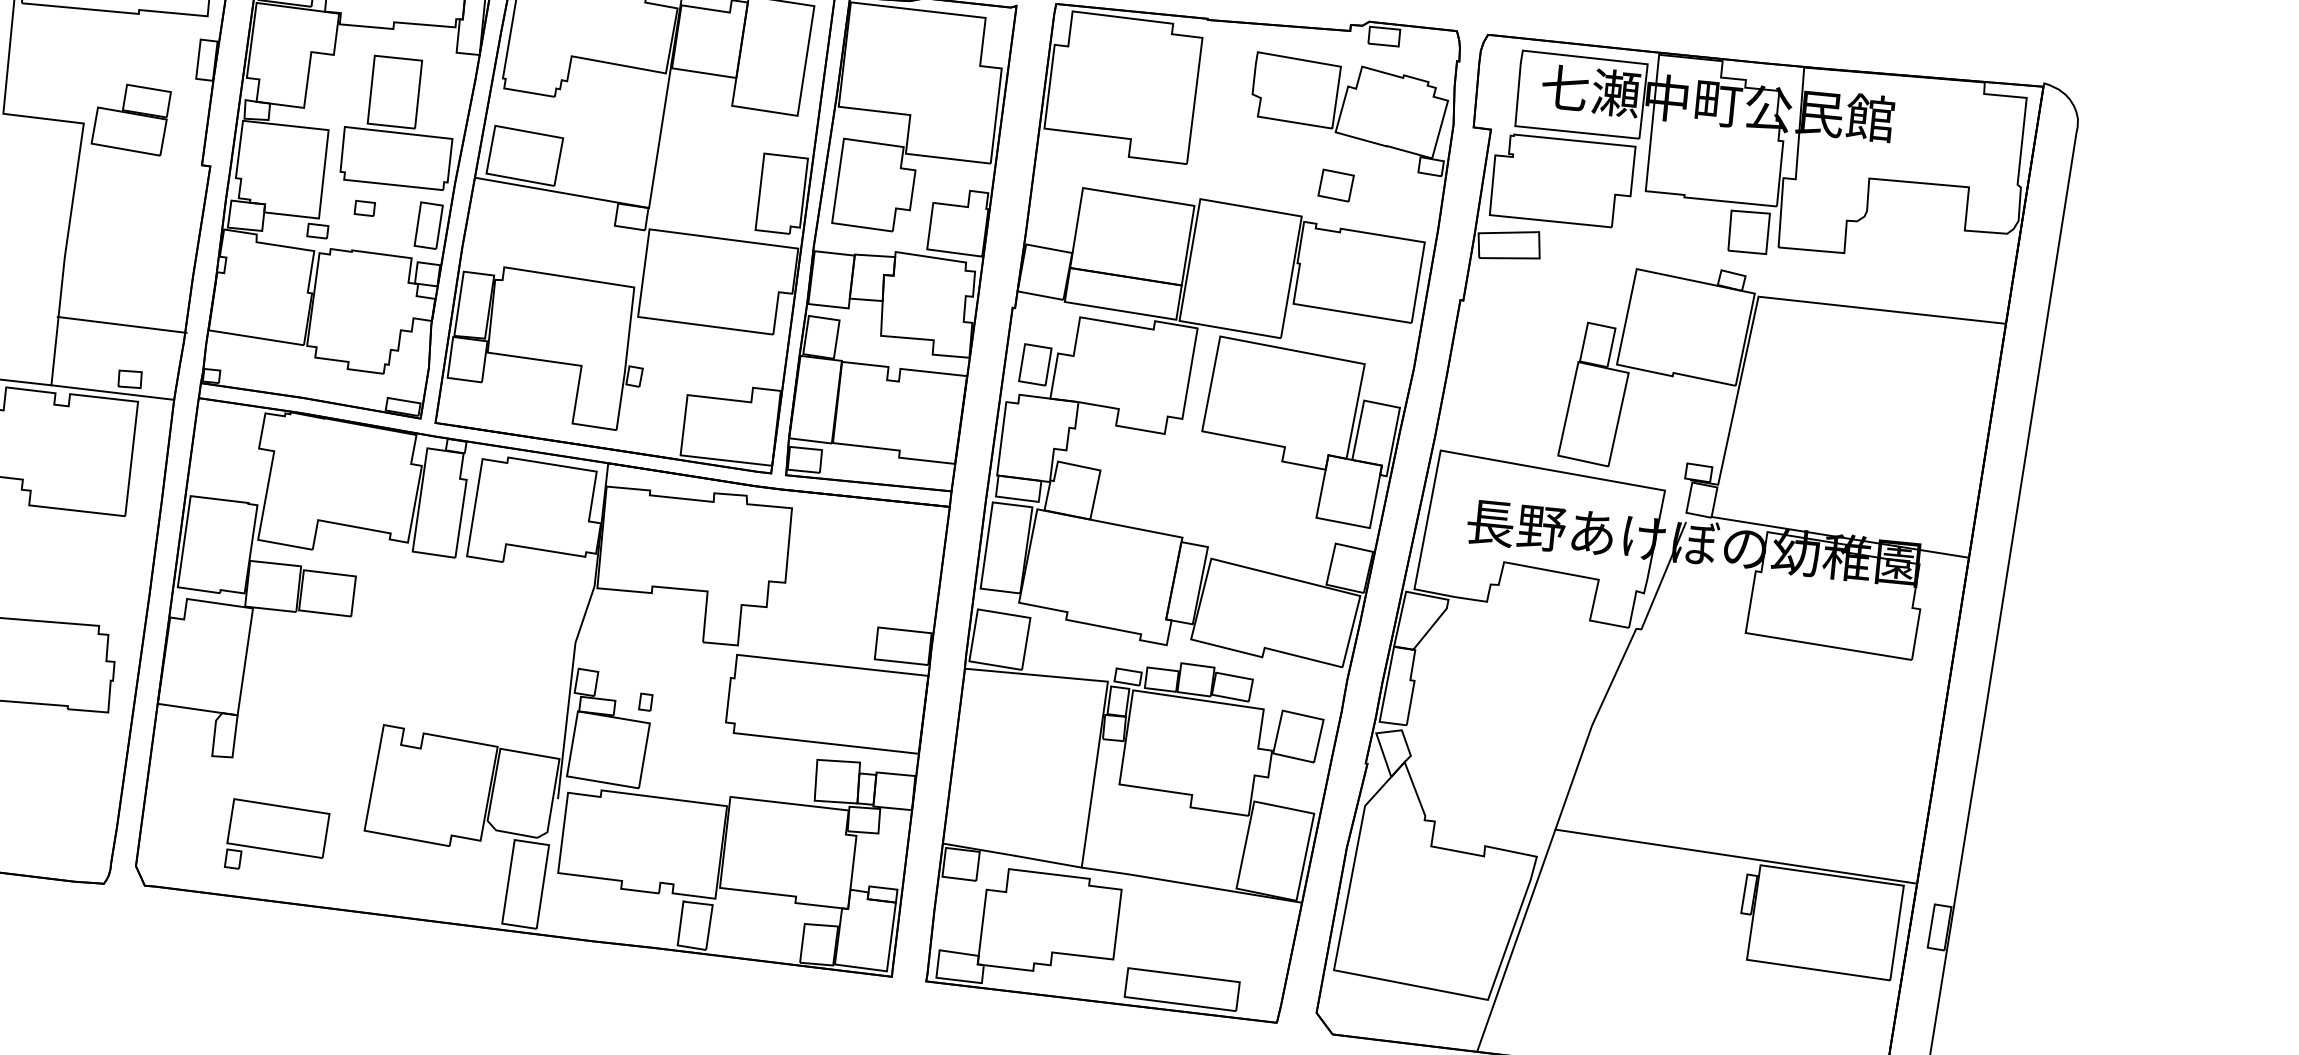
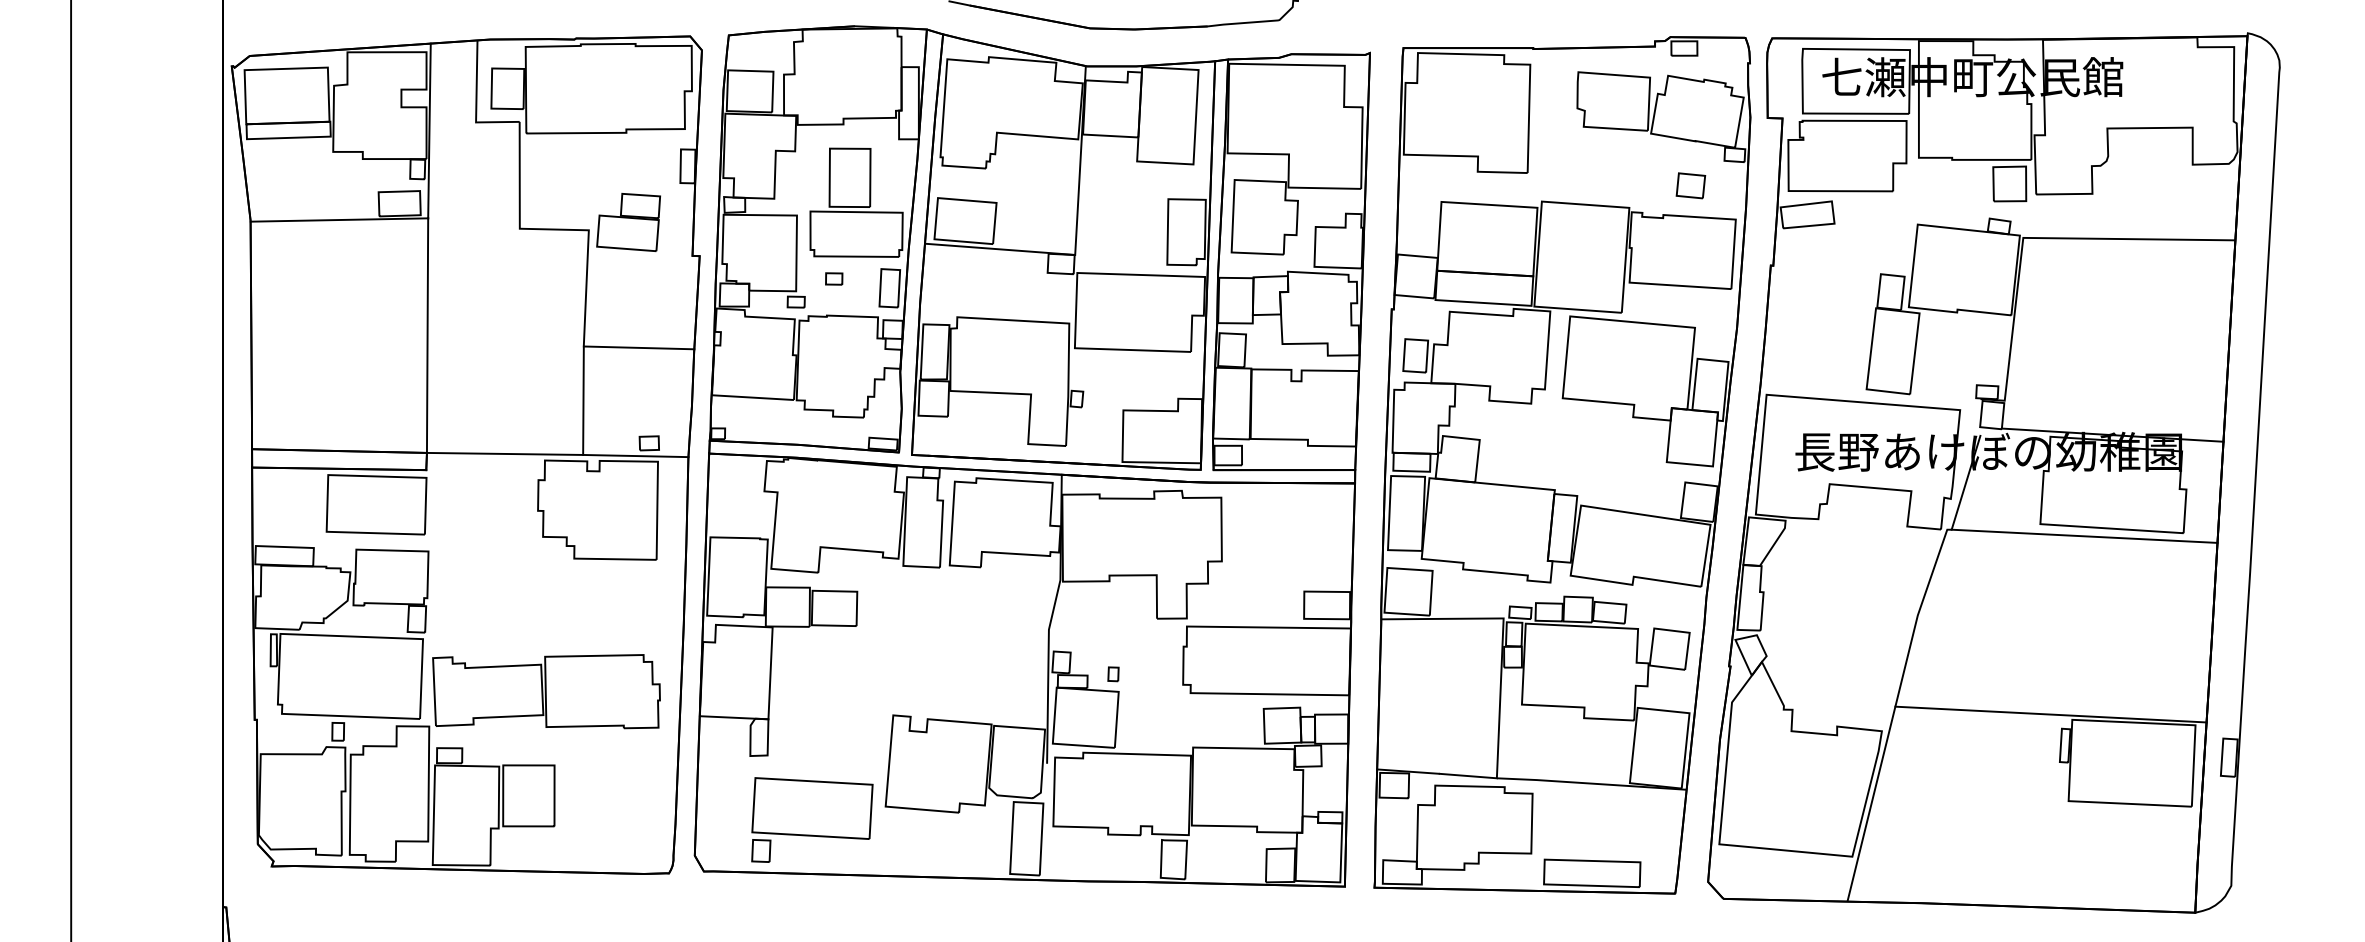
part: (1335, 185) -> (1690, 185), moved
line: (121, 324) -> (638, 347), moved
line: (1795, 651) -> (2084, 535), added
part: (277, 837) -> (812, 819), size x1.43

